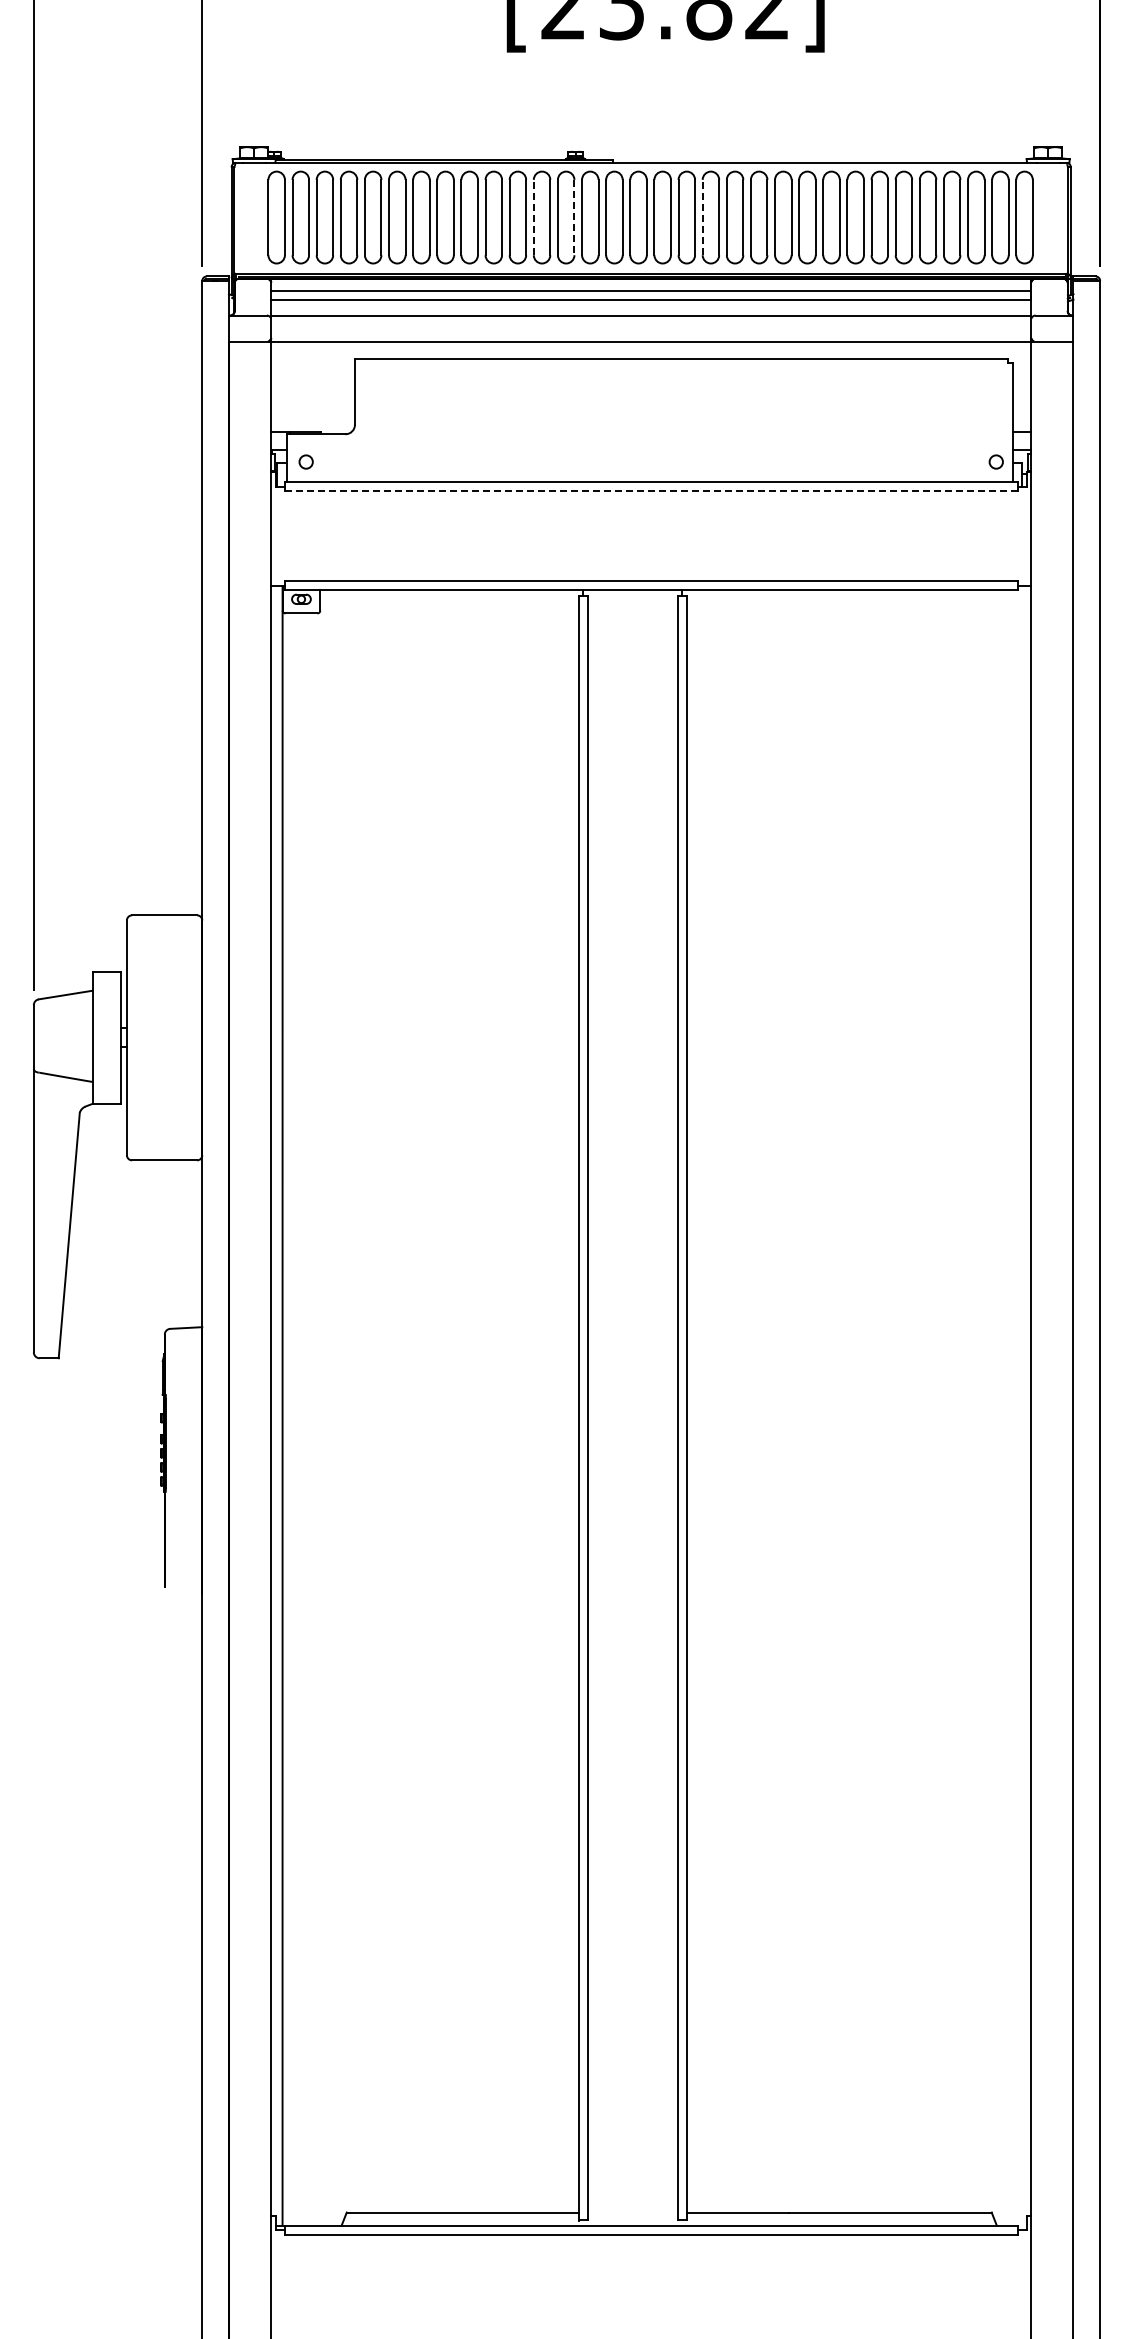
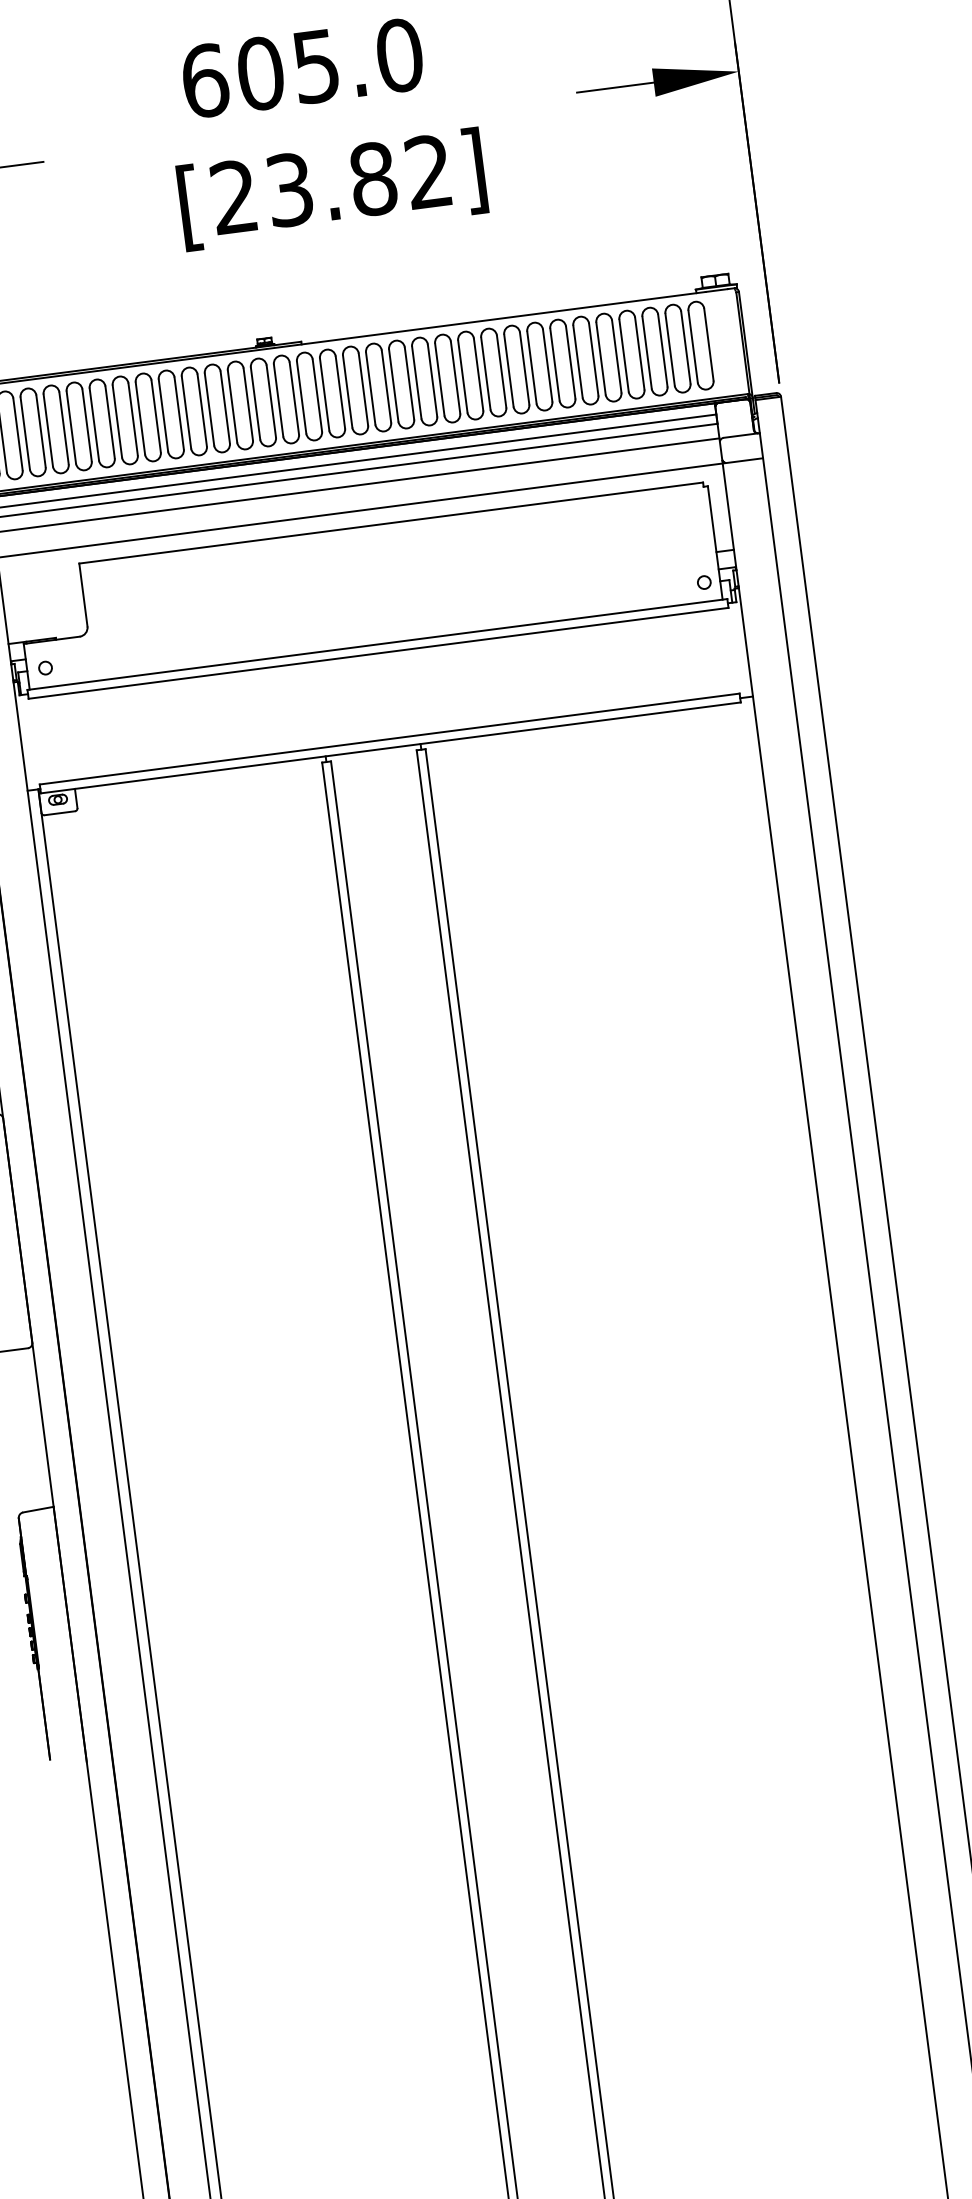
line: (533, 217) -> (232, 406), dashed -> solid
line: (574, 217) -> (271, 401), dashed -> solid
line: (702, 217) -> (393, 385), dashed -> solid
line: (651, 491) -> (378, 653), dashed -> solid

